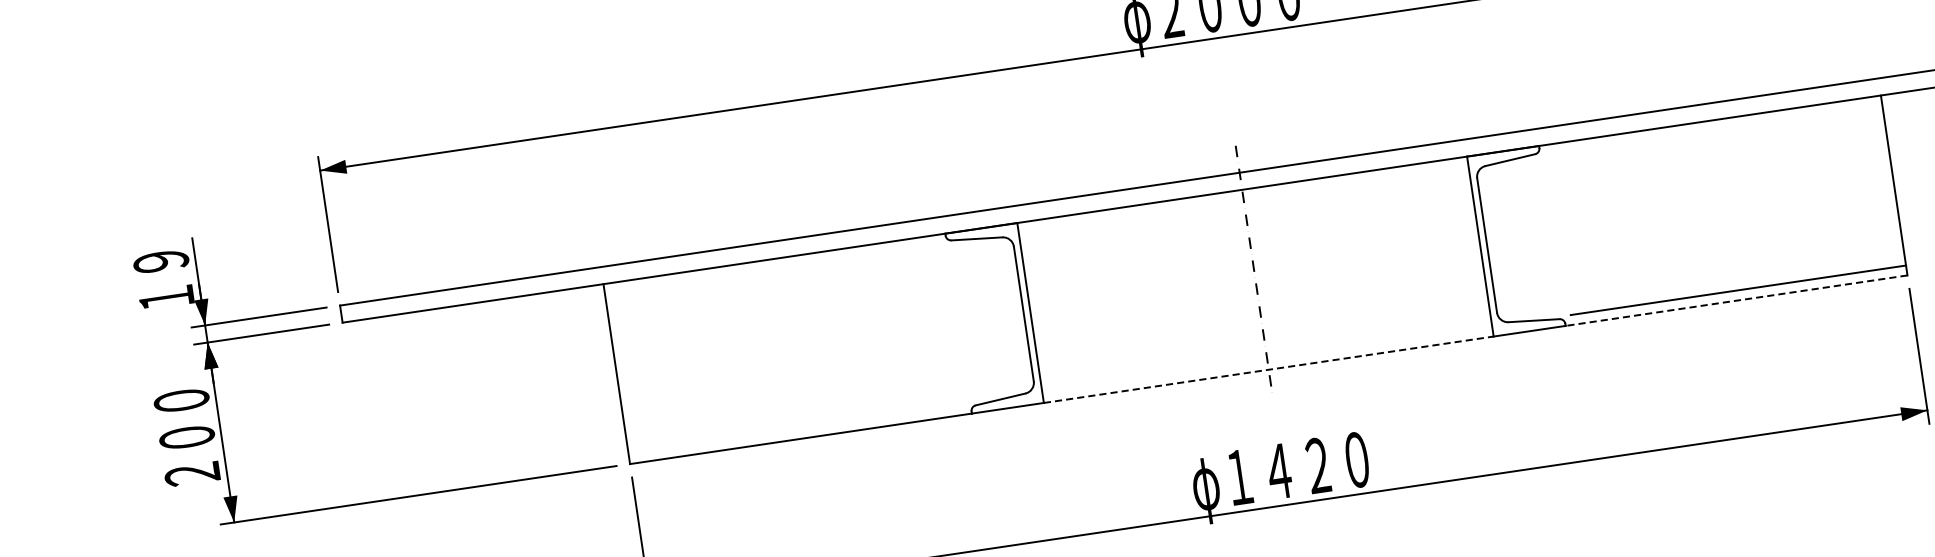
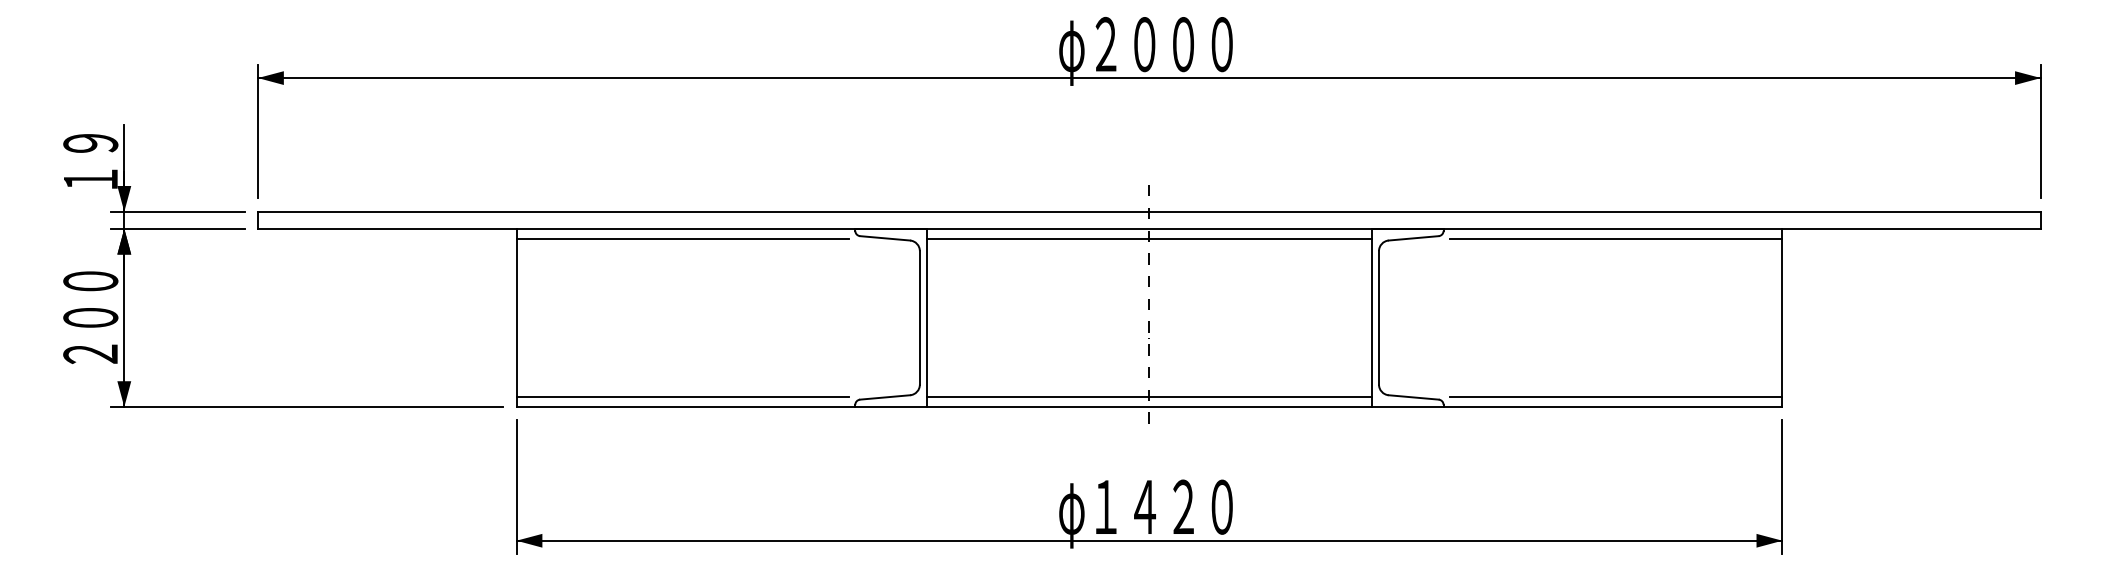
line: (1714, 130) -> (1616, 238), added
line: (1243, 199) -> (1149, 238), added
line: (772, 269) -> (682, 238), added
line: (1736, 301) -> (1612, 407), dashed -> solid
line: (1267, 360) -> (1149, 397), added
line: (1268, 370) -> (1149, 407), dashed -> solid
line: (796, 429) -> (682, 397), added

